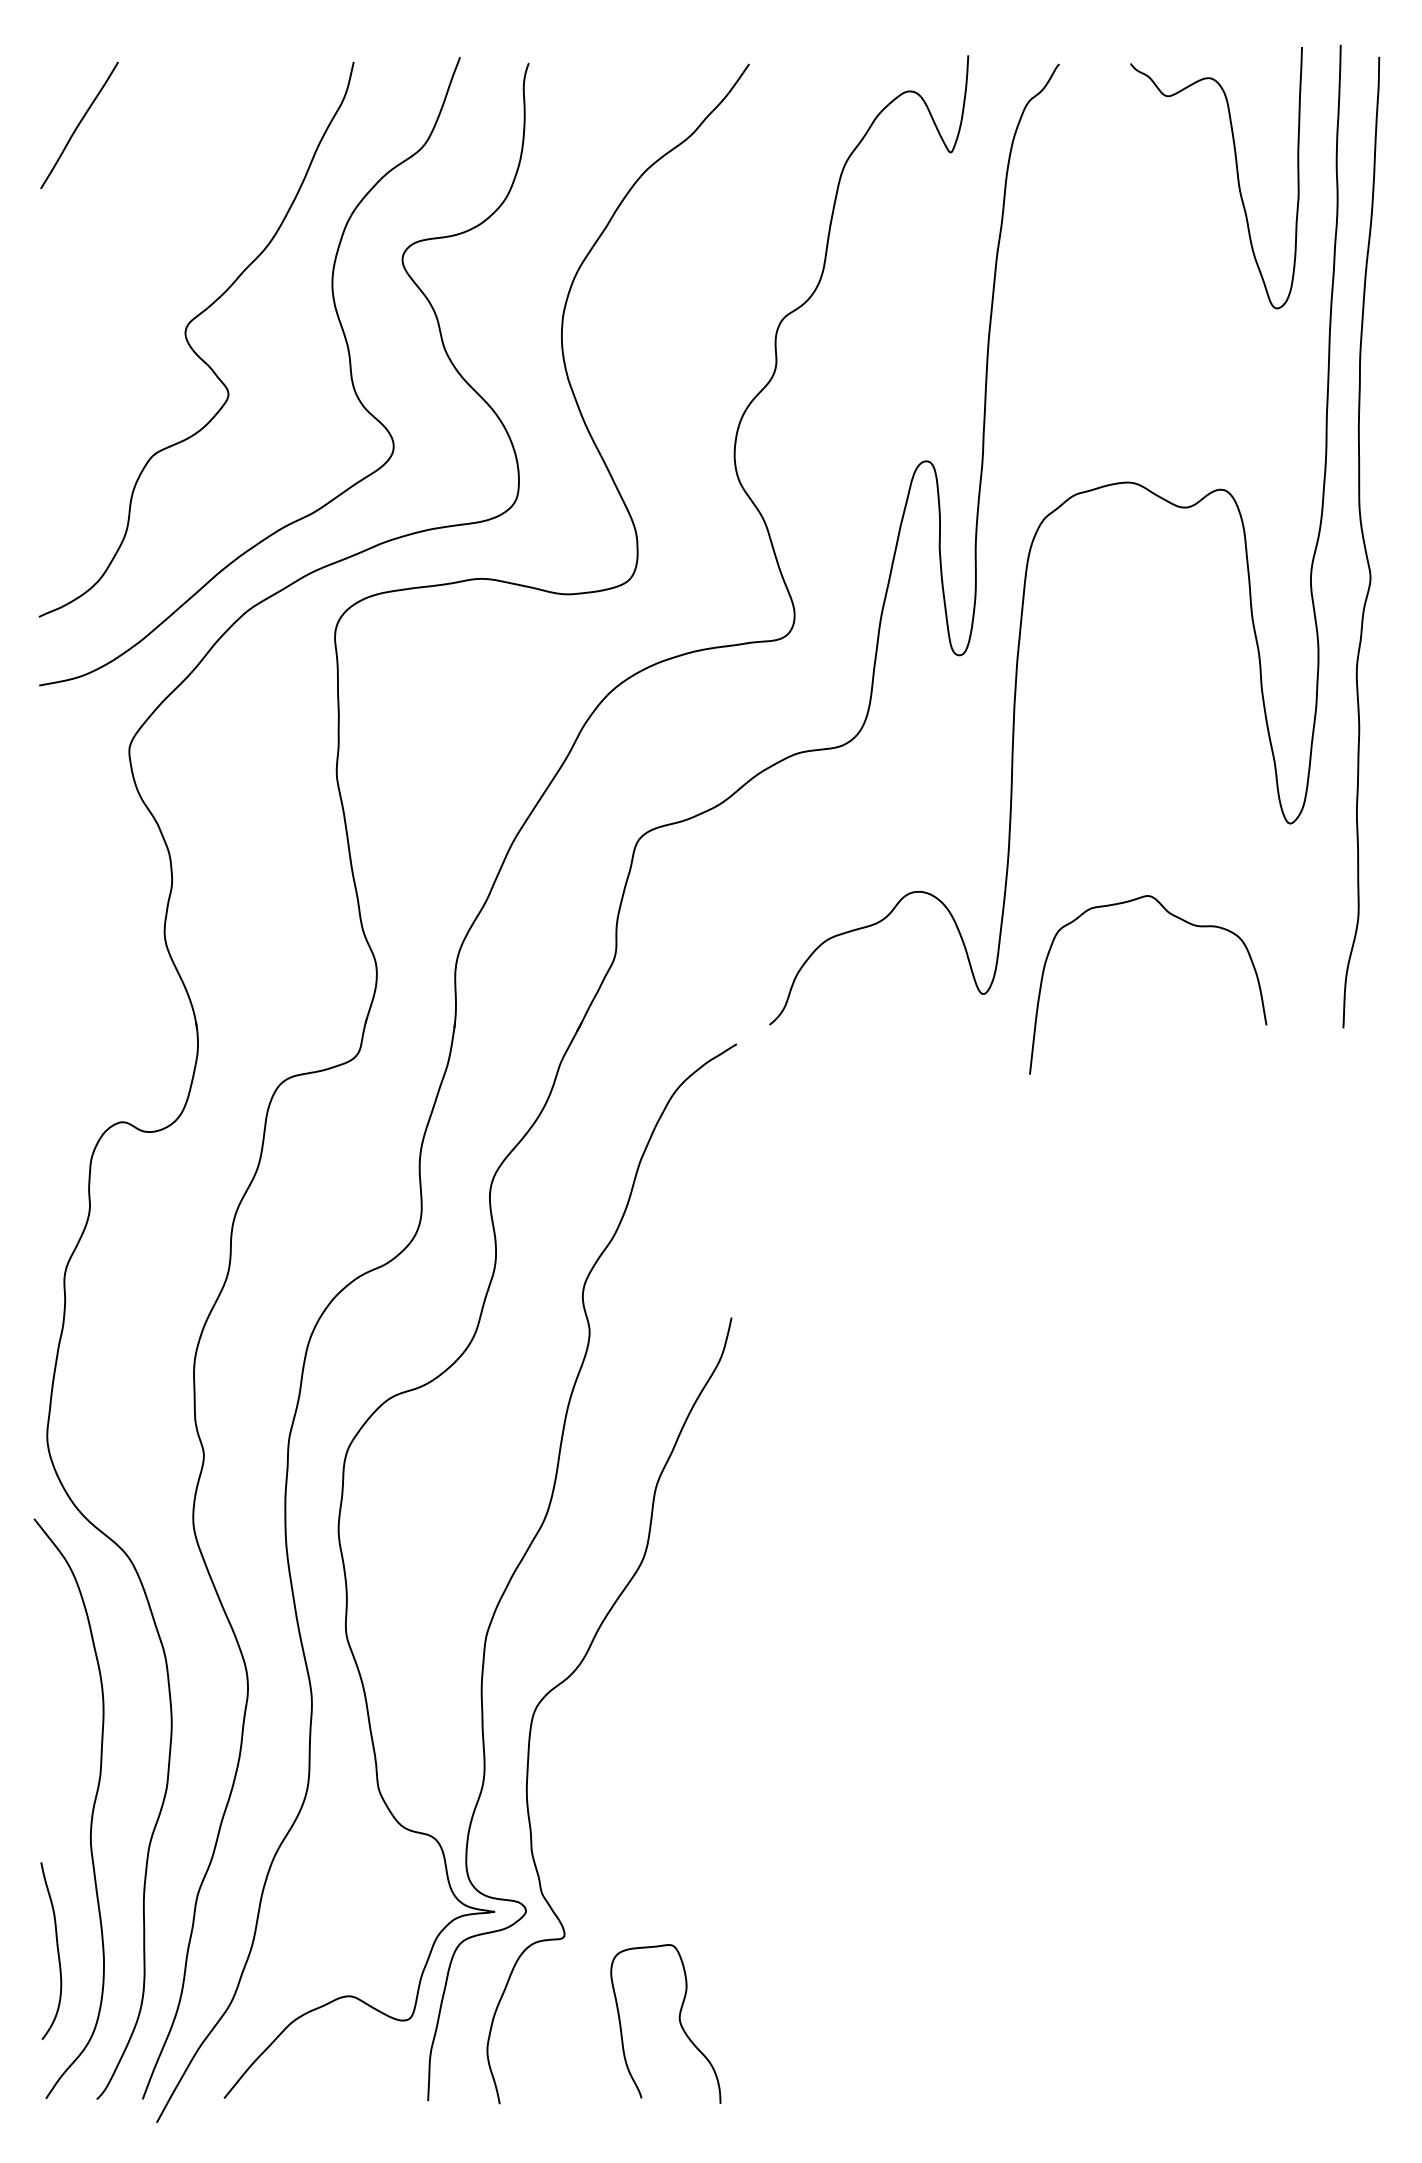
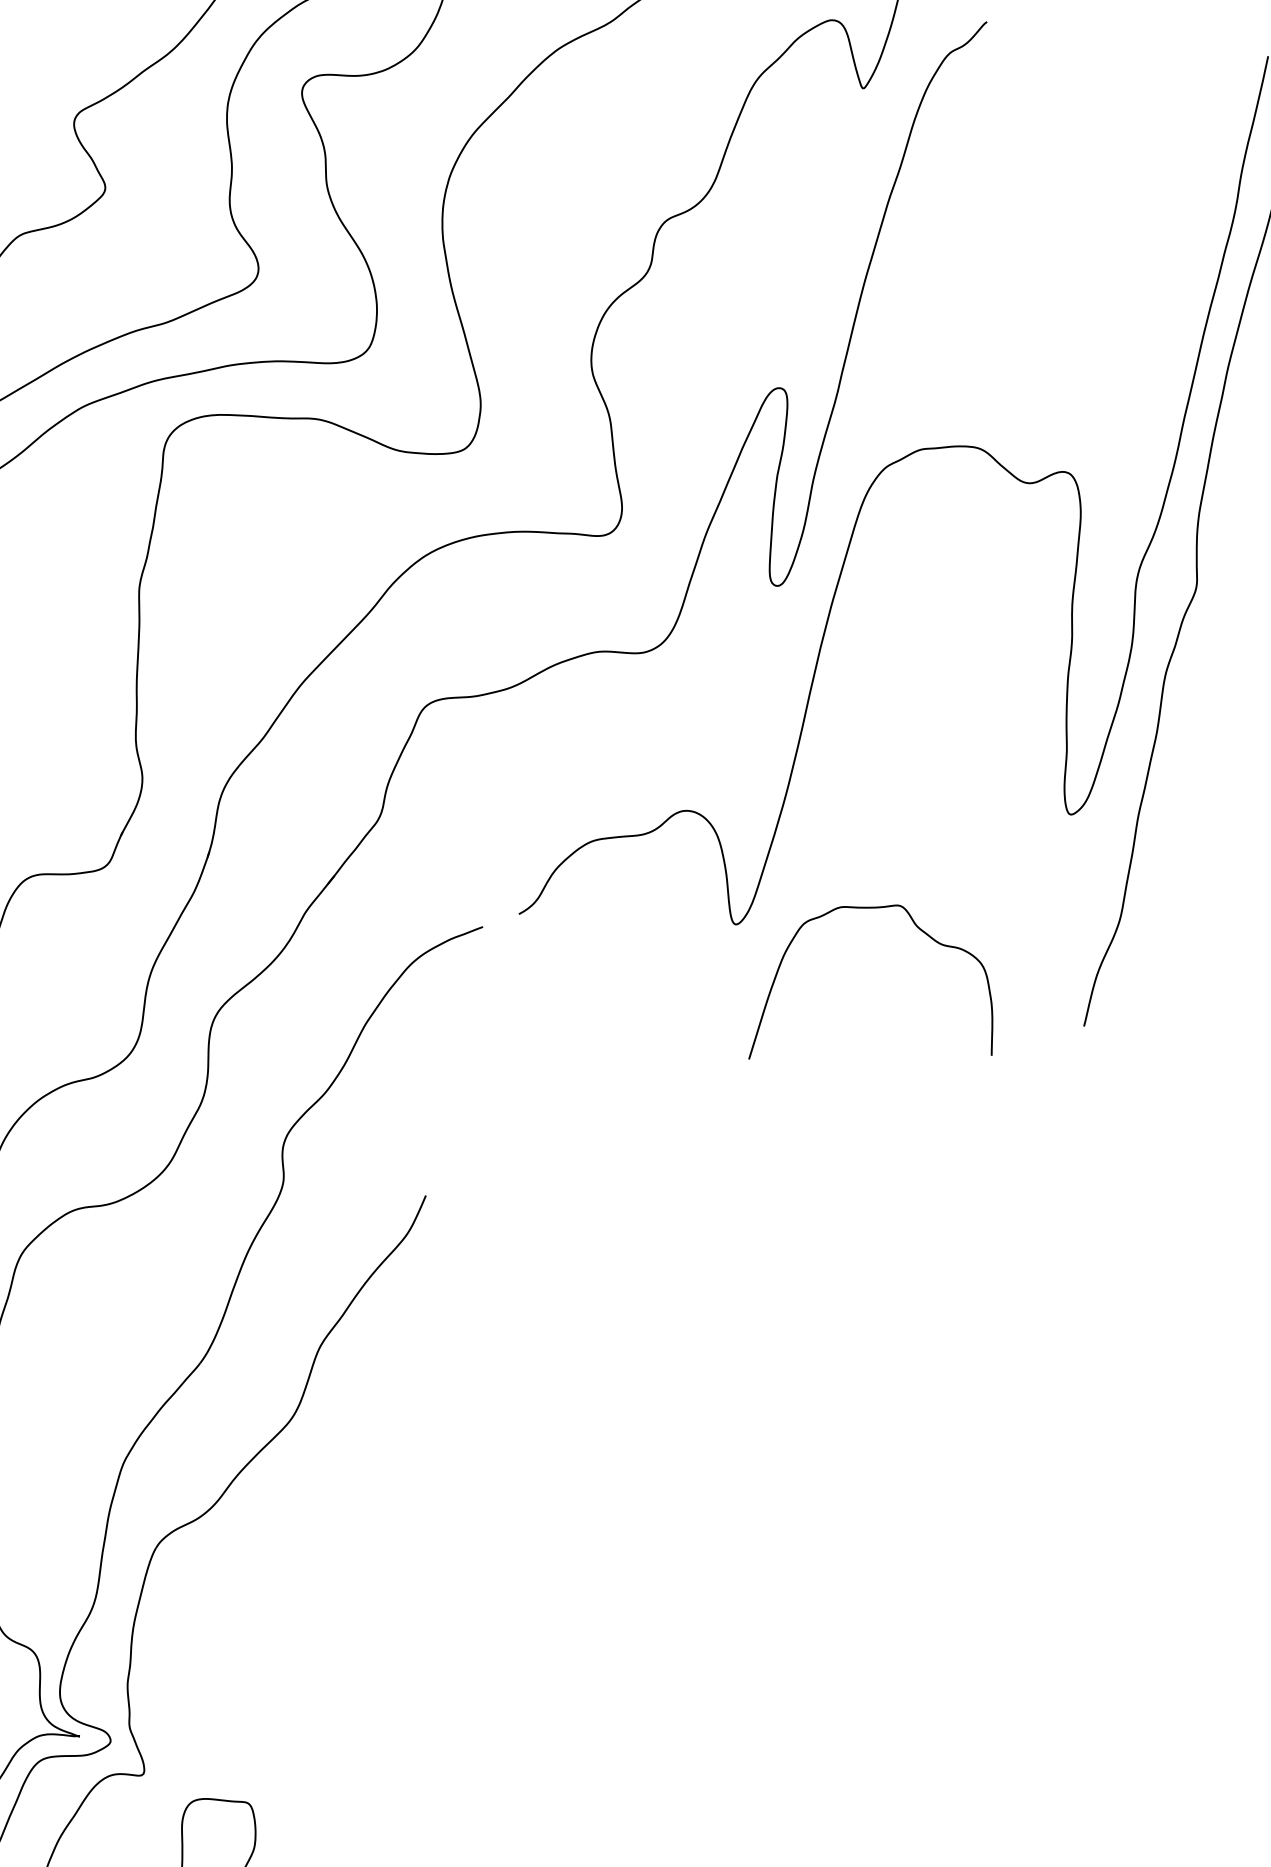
curve: (1236, 174) -> (1140, 164), removed
curve: (1181, 920) -> (927, 936), moved

